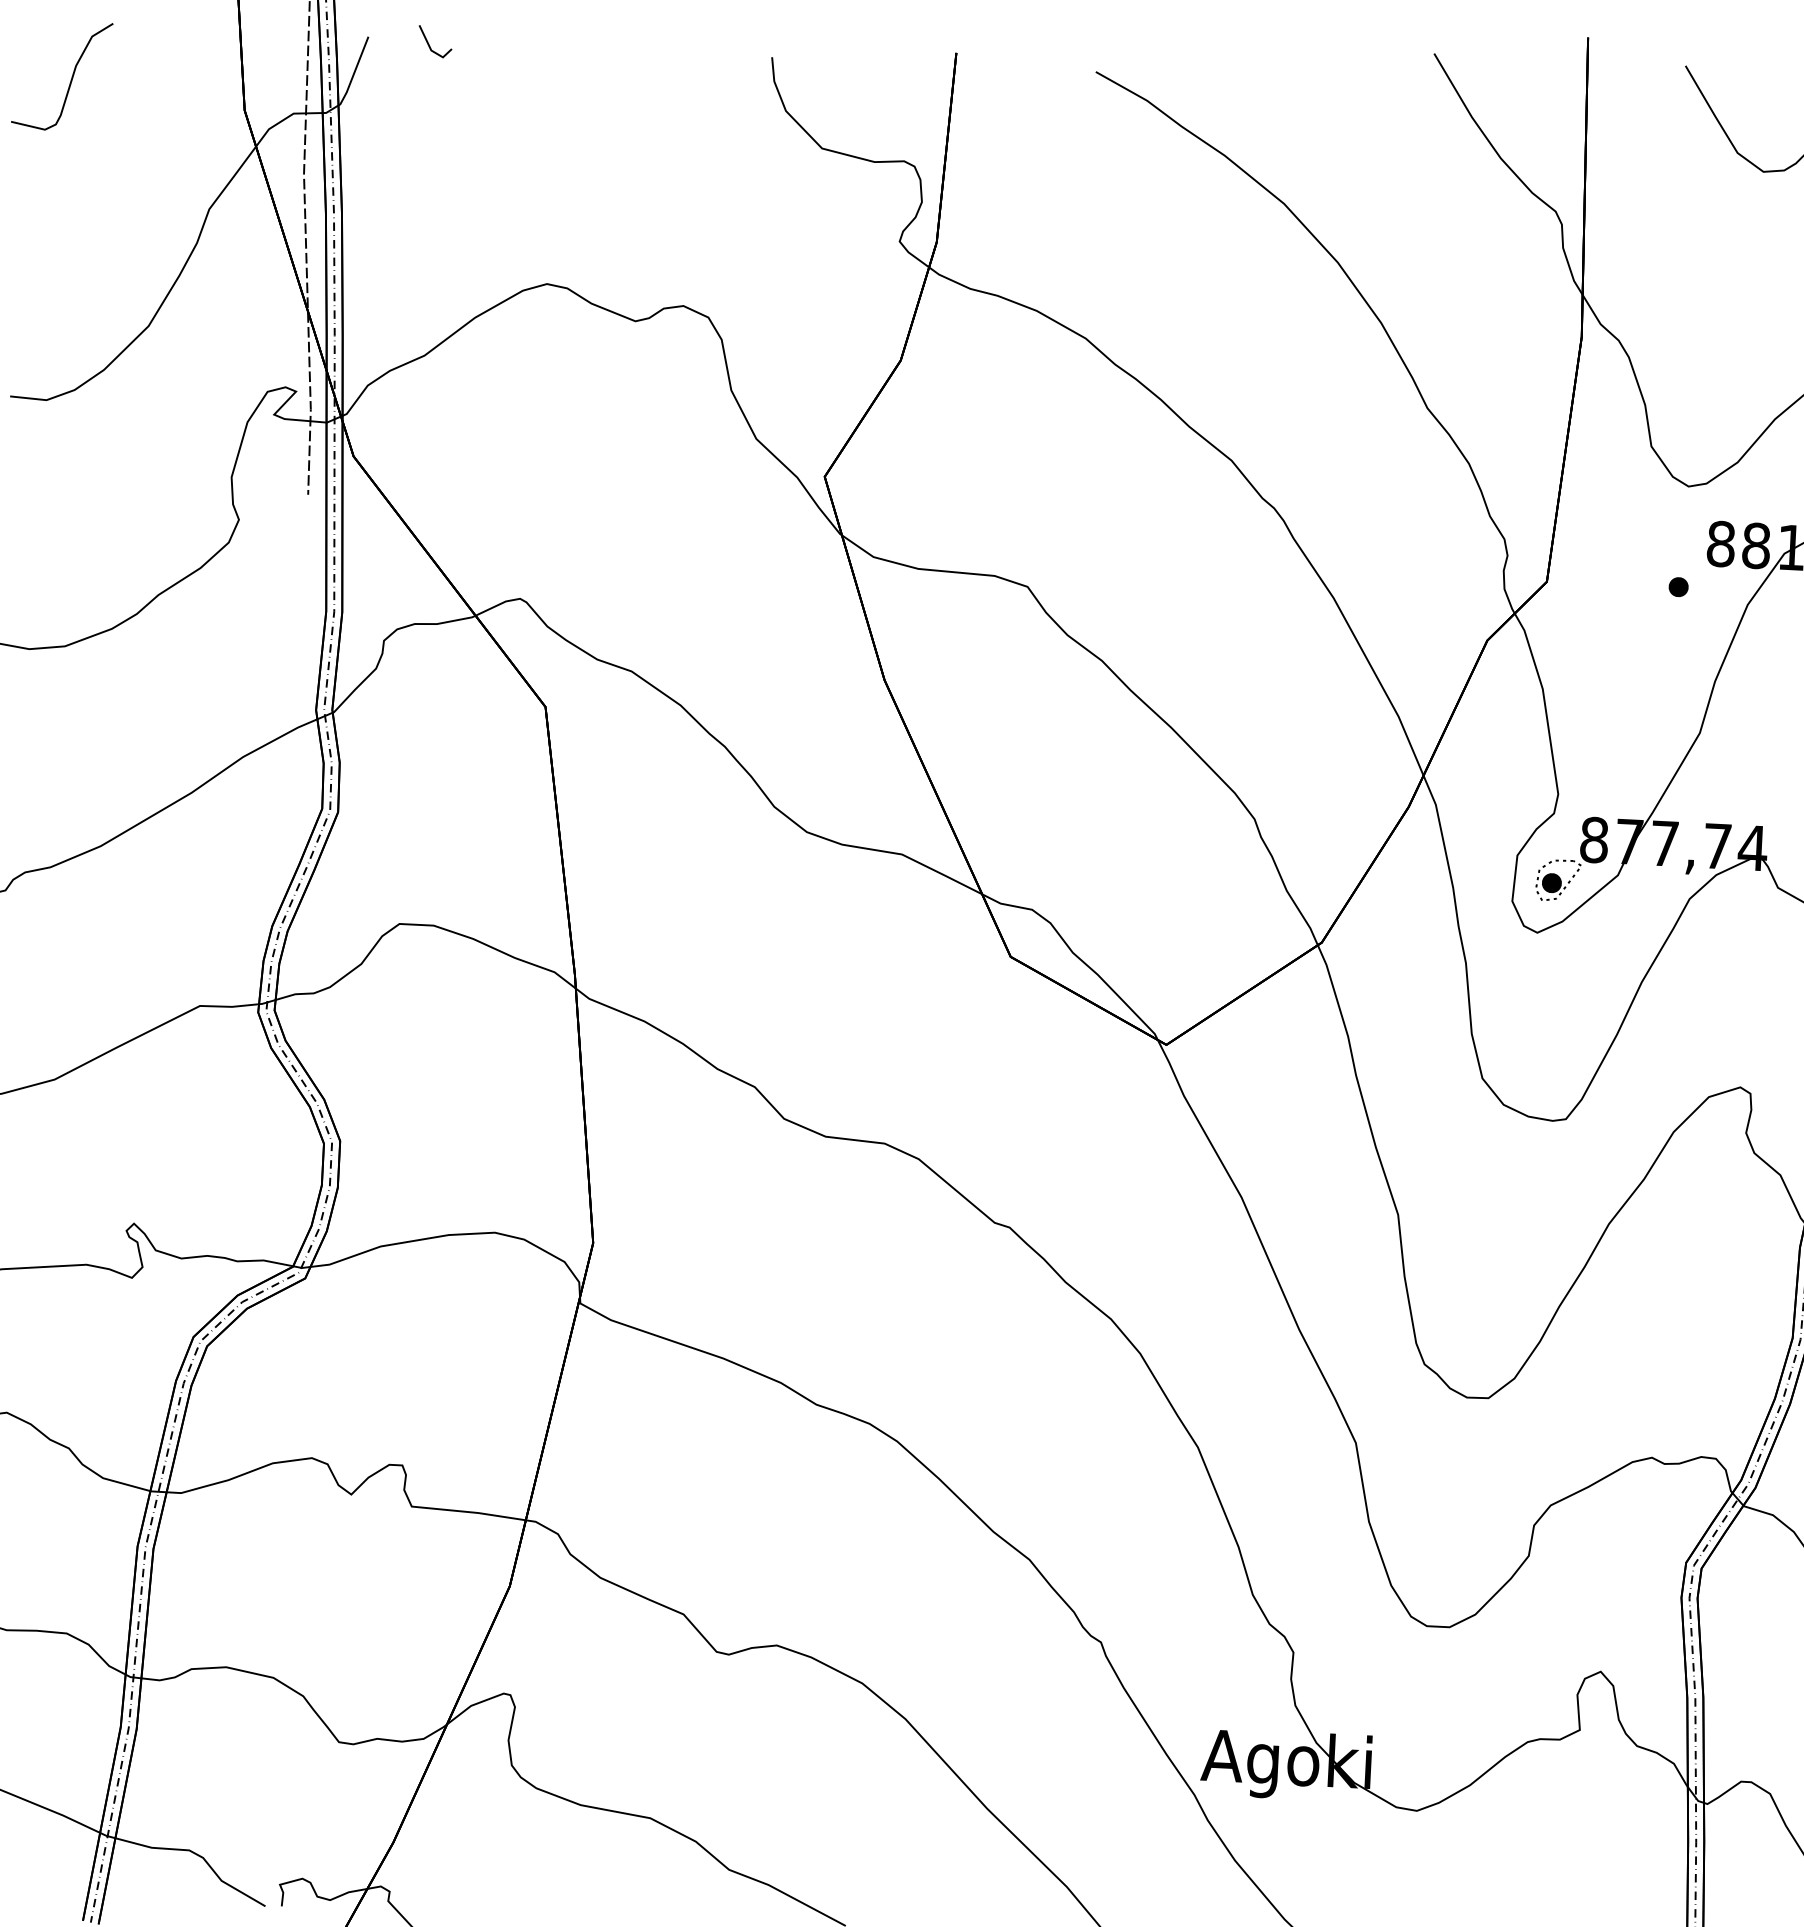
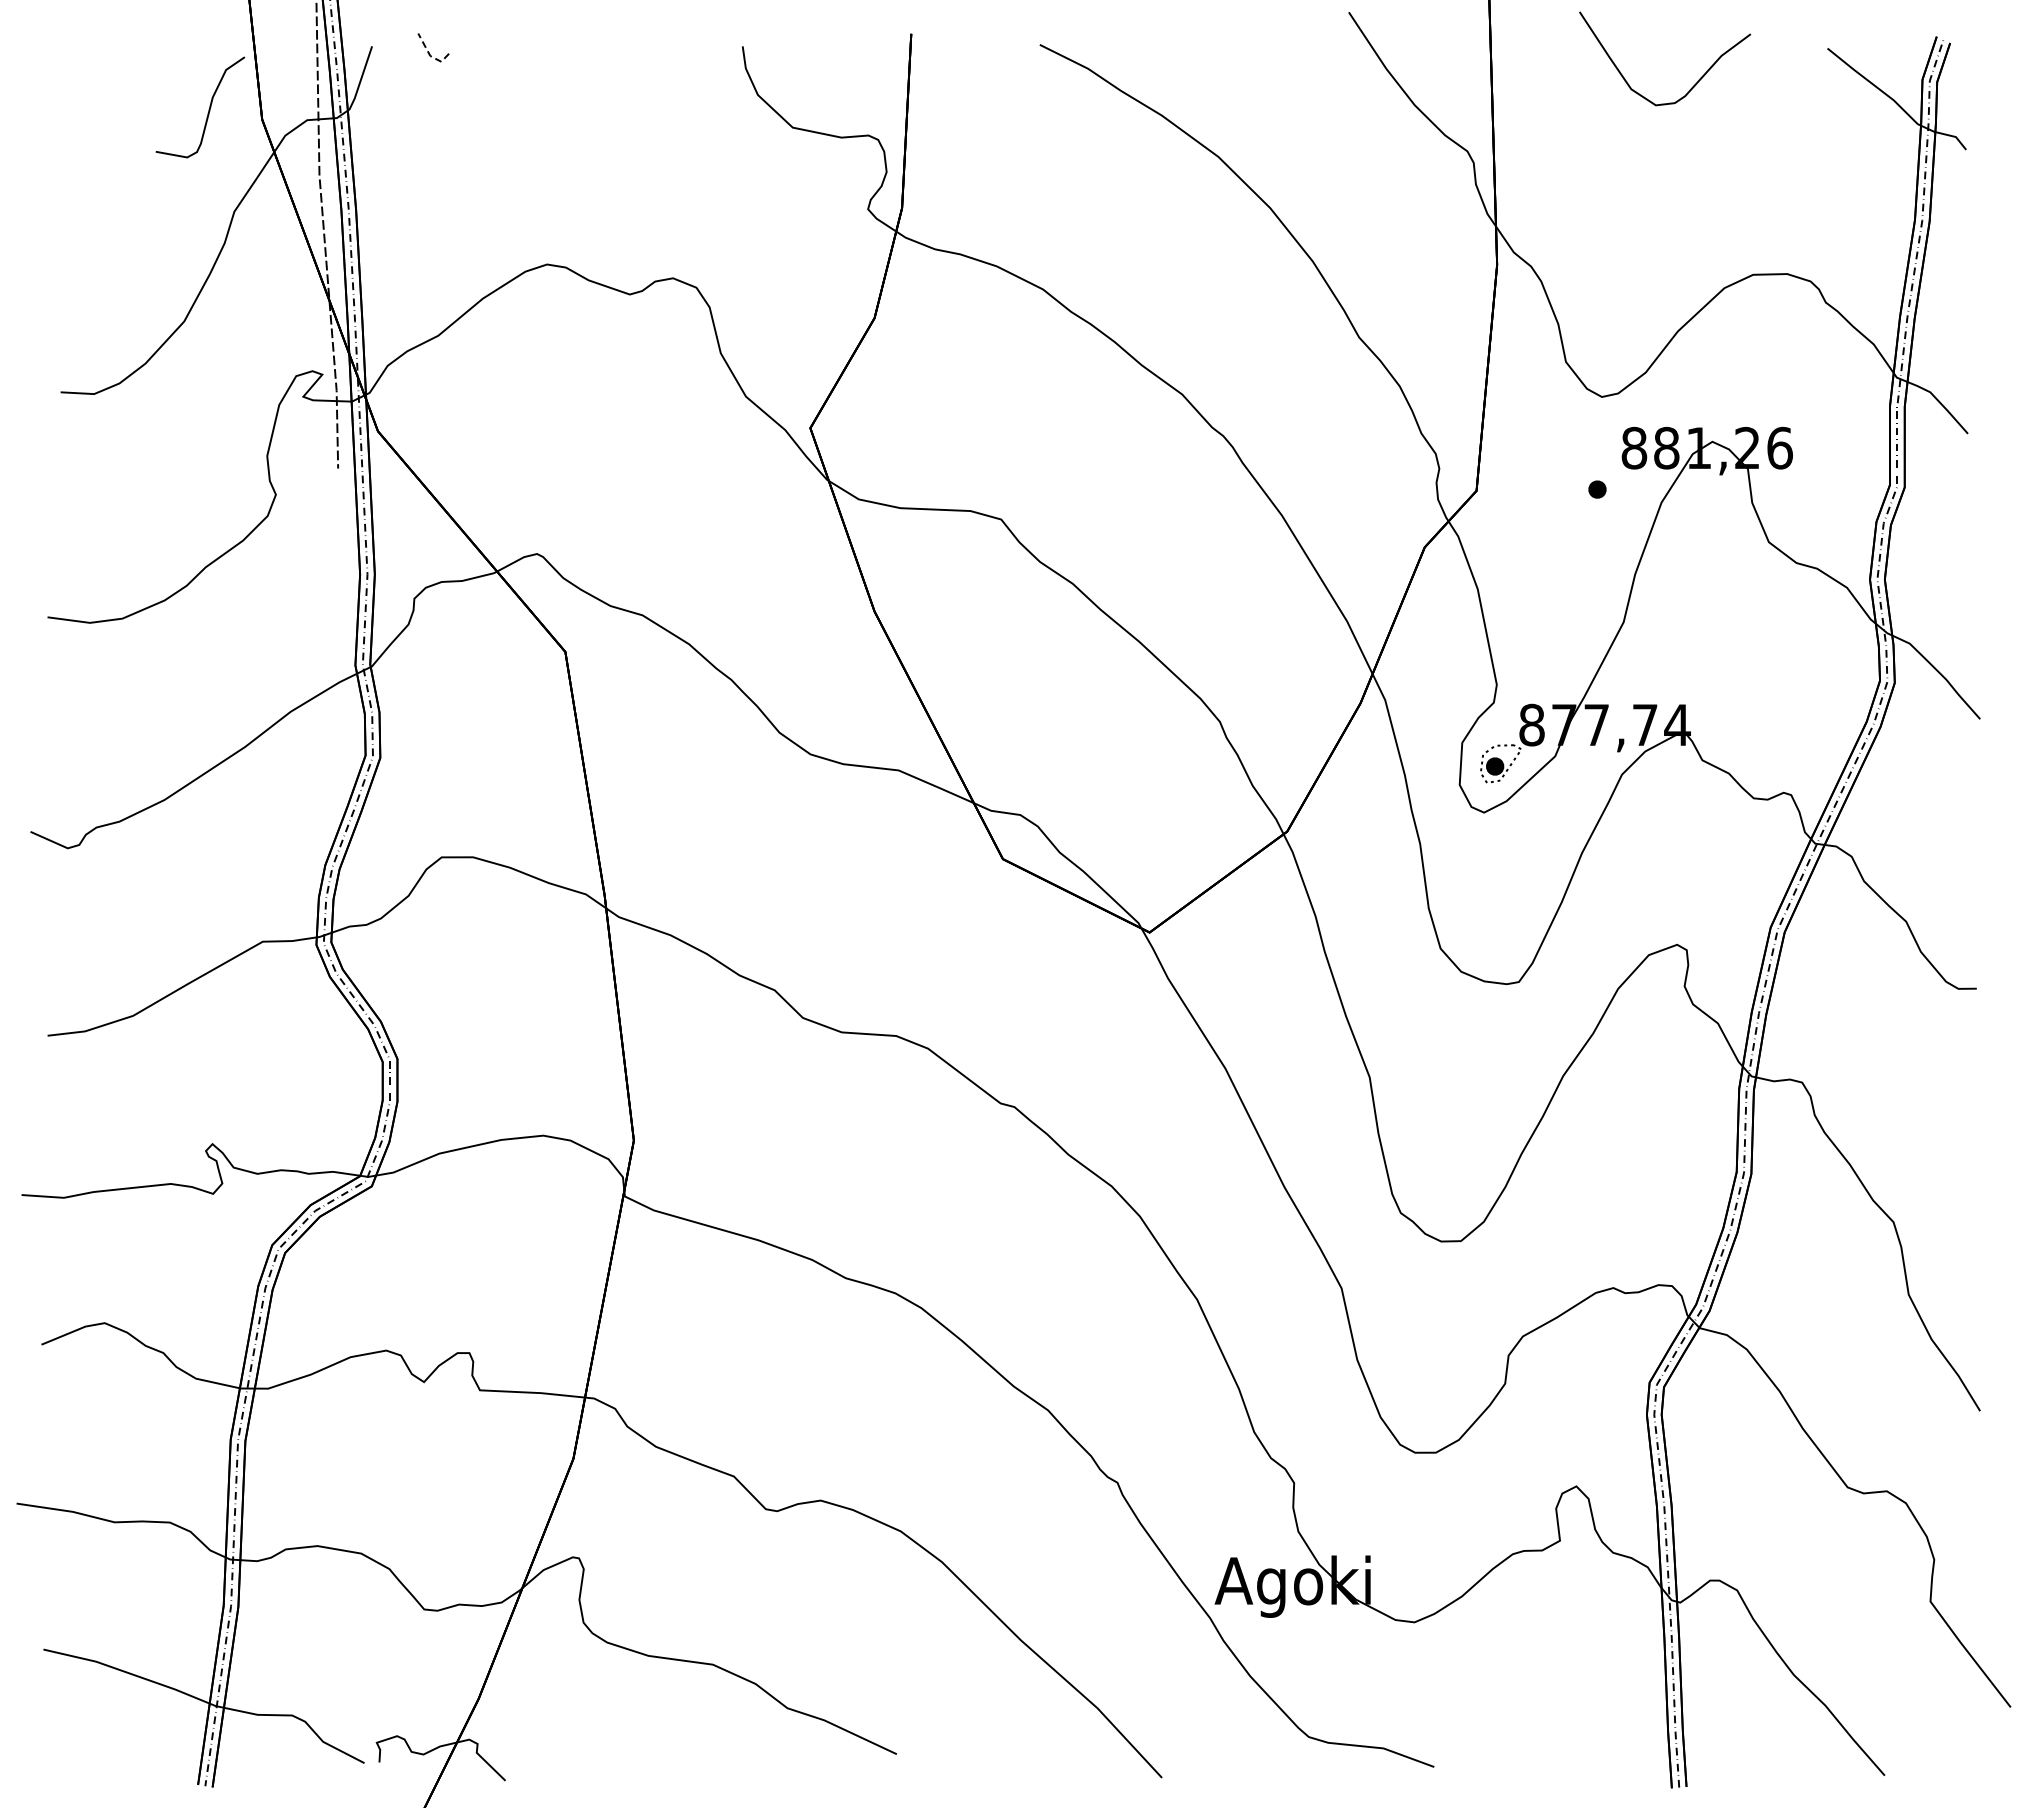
line: (431, 51) -> (430, 56), solid -> dashed
curve: (70, 78) -> (208, 109), moved

